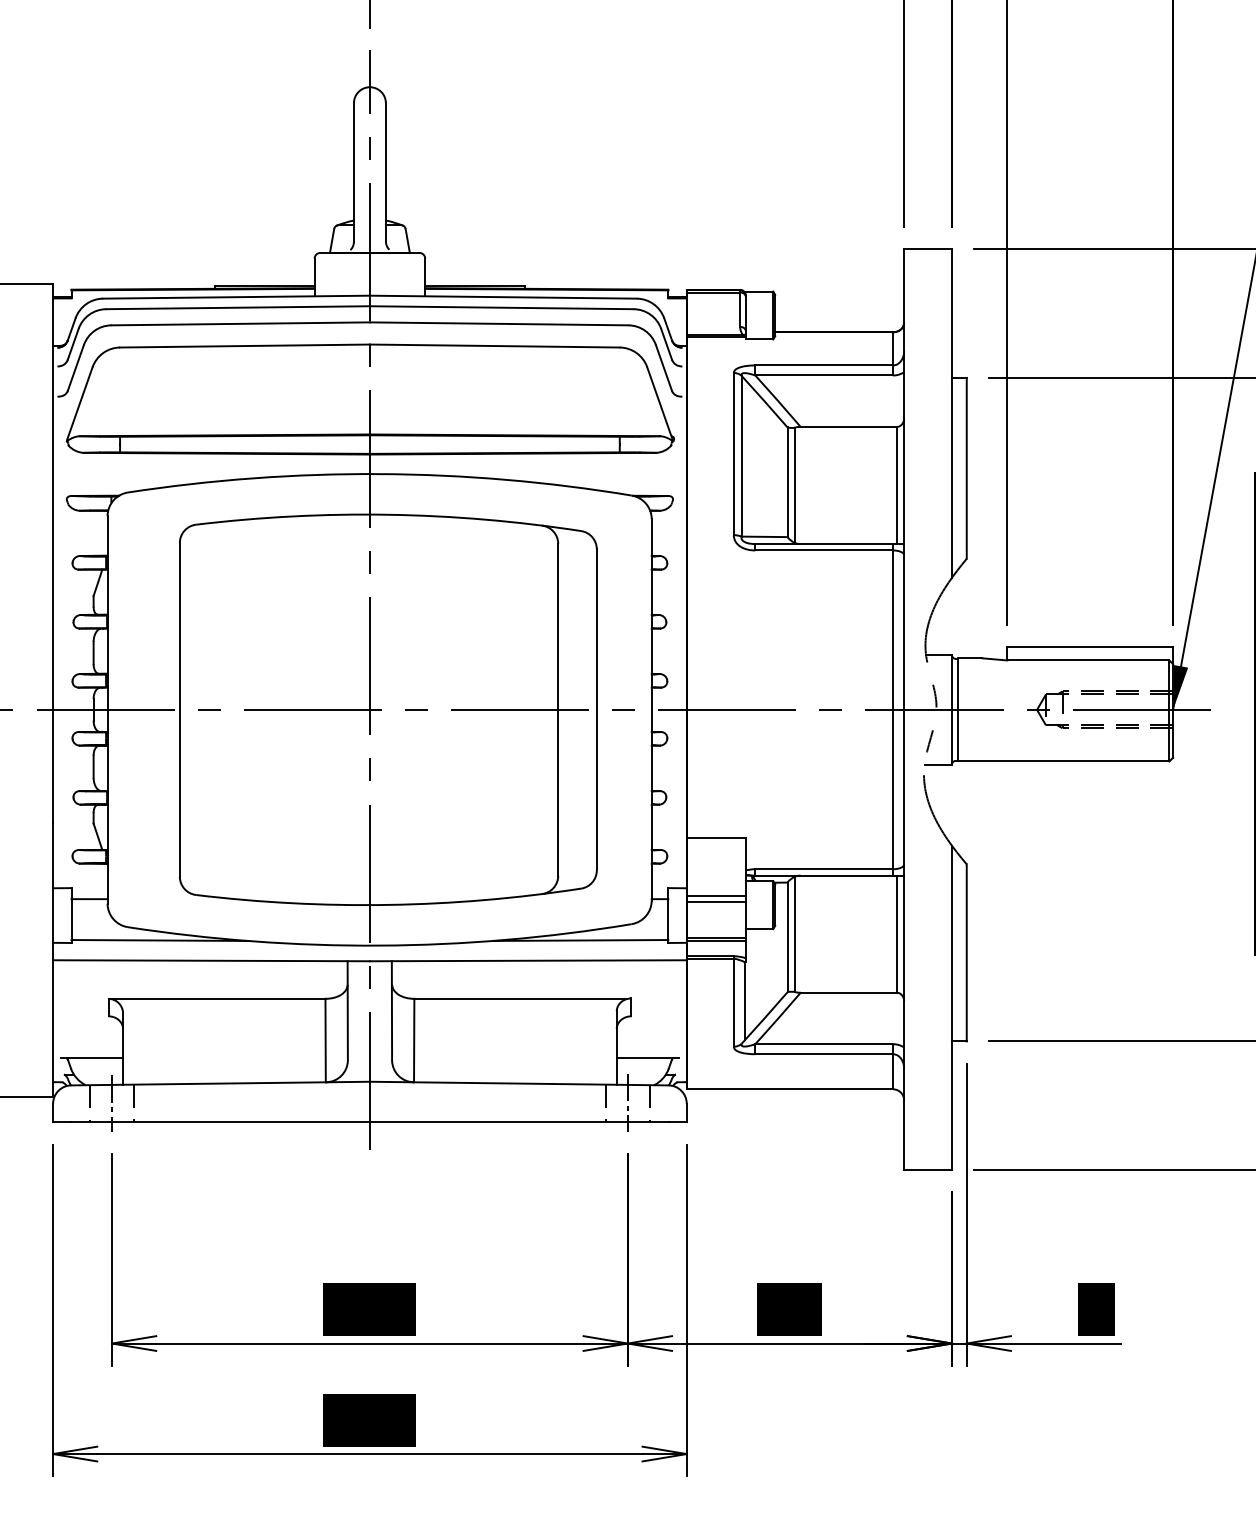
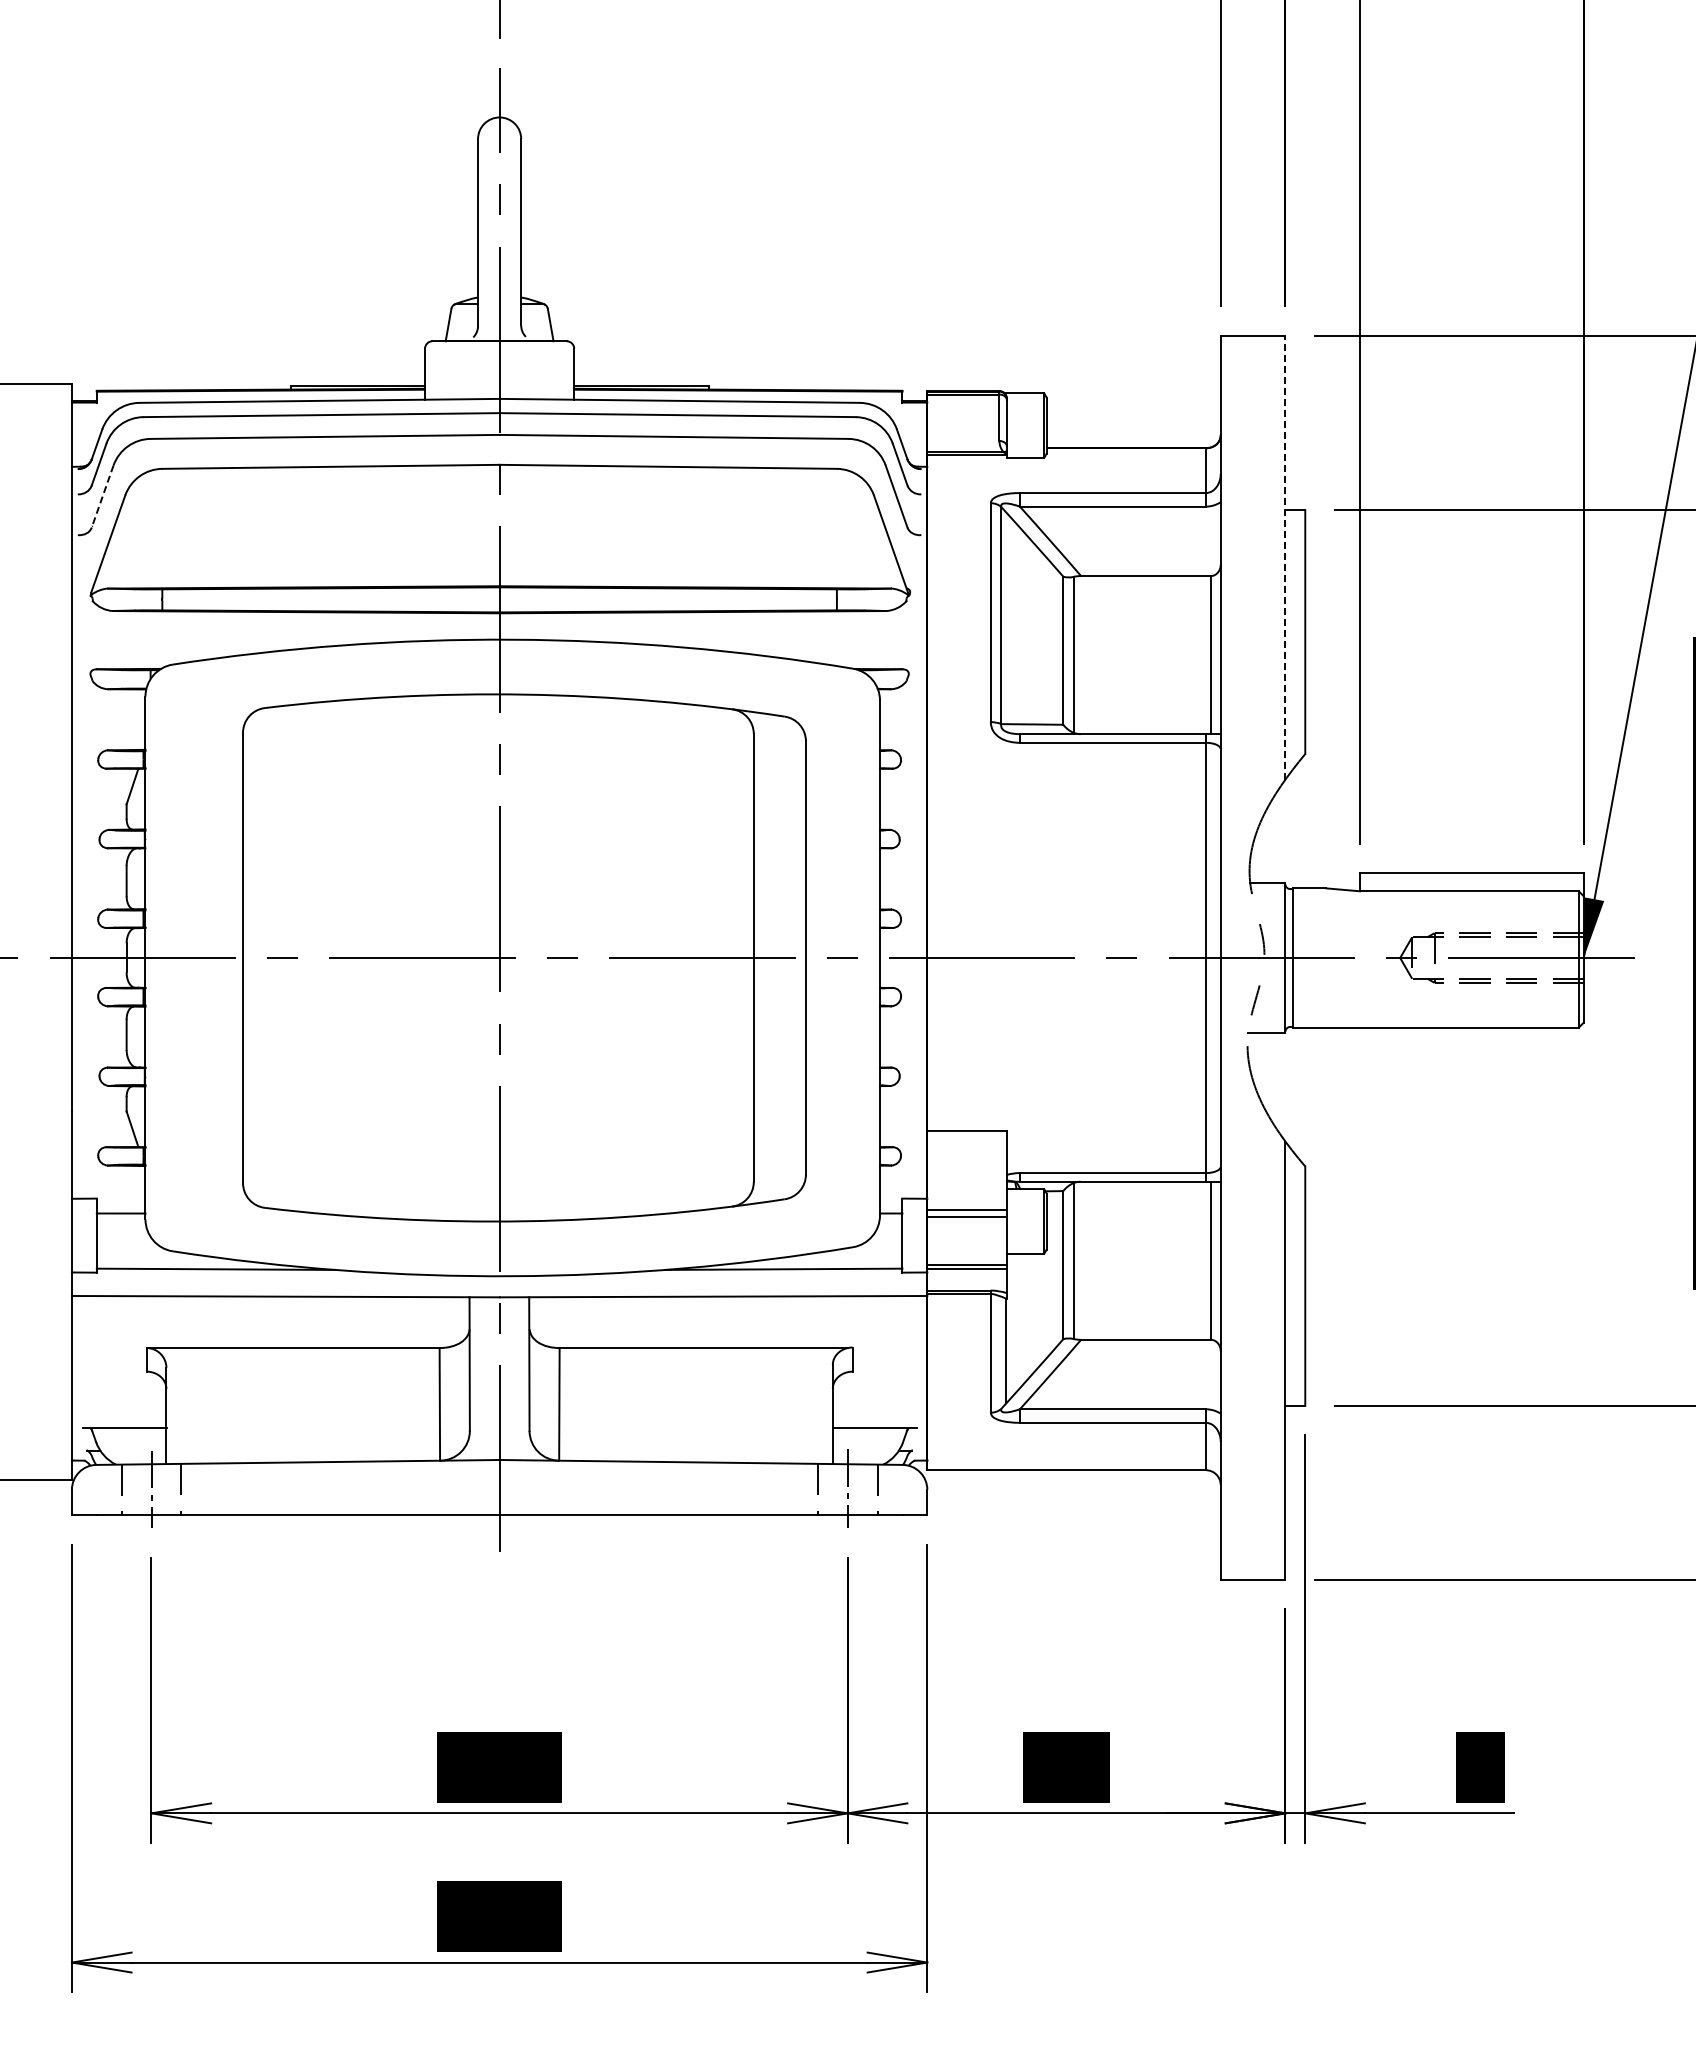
line: (75, 368) -> (102, 496), solid -> dashed
line: (952, 413) -> (1285, 557), solid -> dashed

